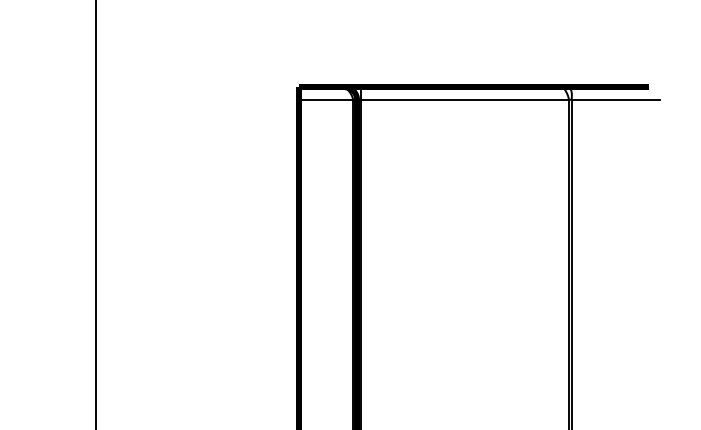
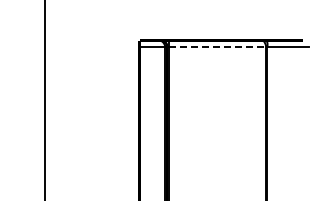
line: (464, 99) -> (217, 46), solid -> dashed

